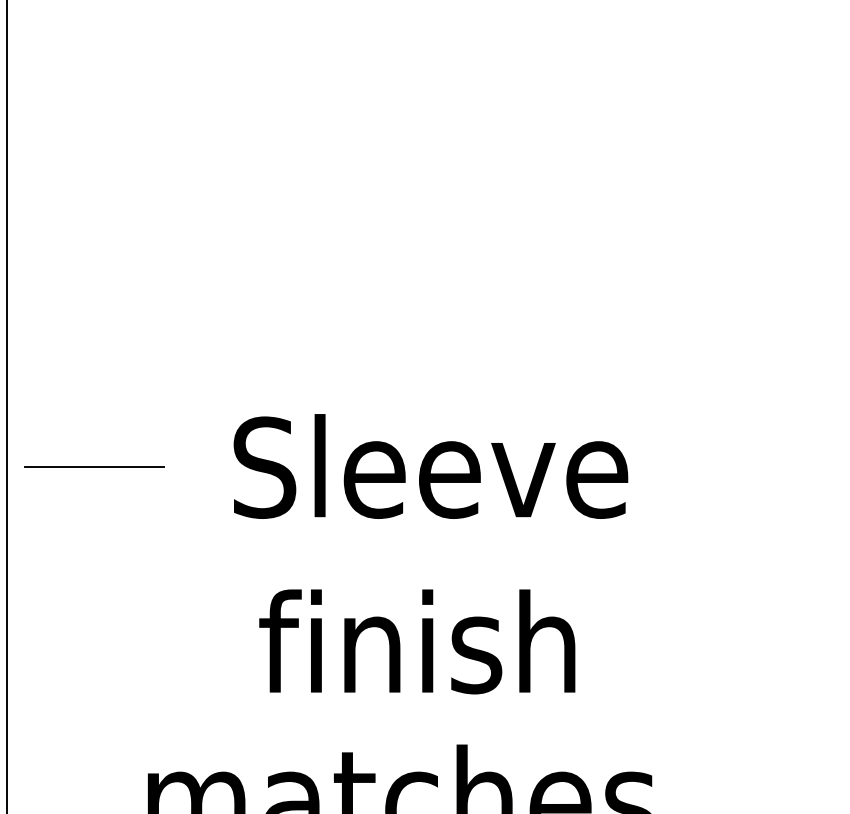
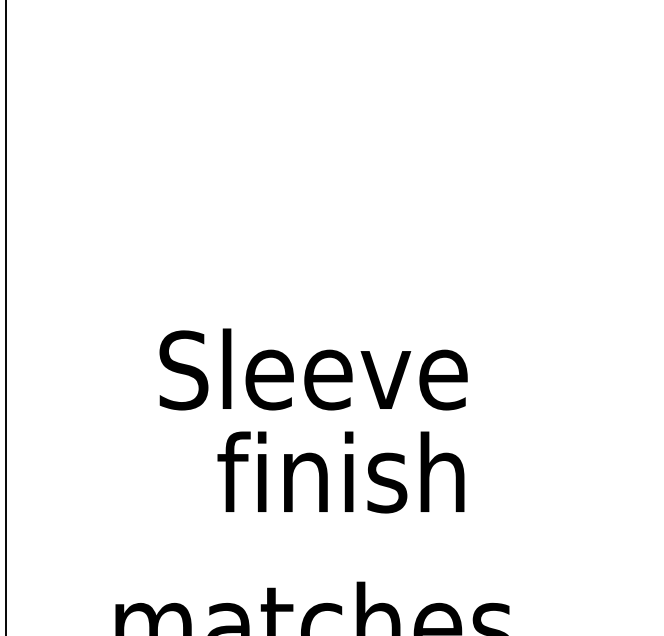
line: (94, 466) -> (73, 364), removed
text: (430, 466) -> (313, 369), moved
text: (416, 641) -> (340, 472), moved

